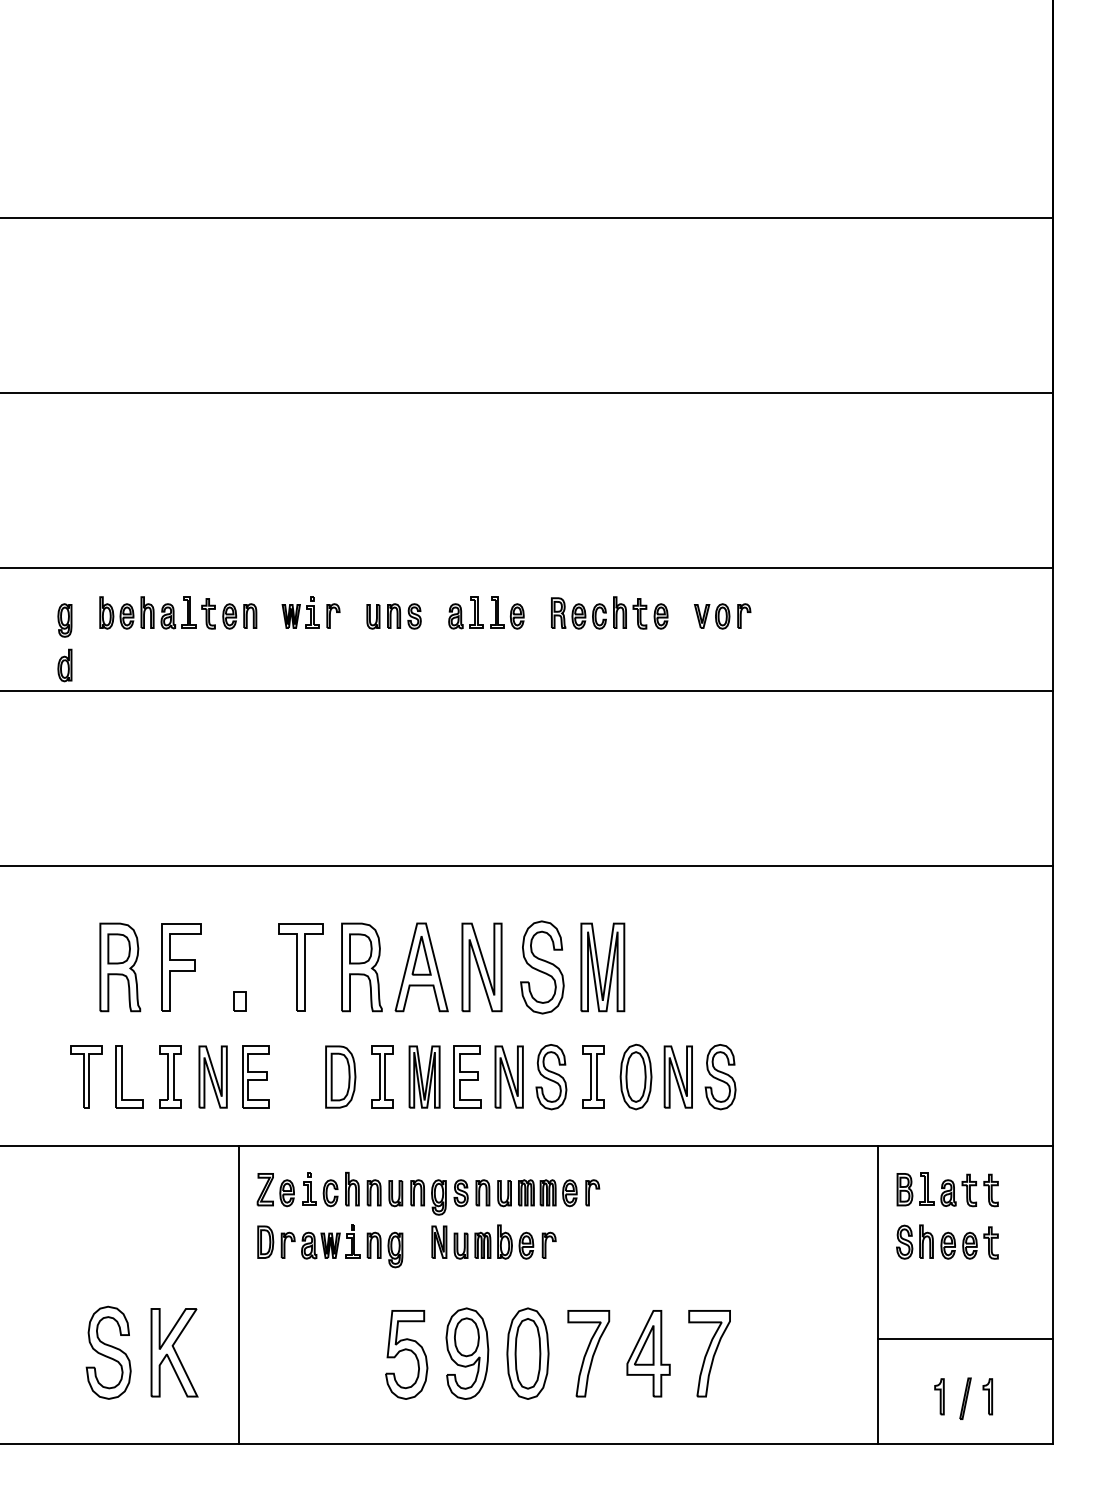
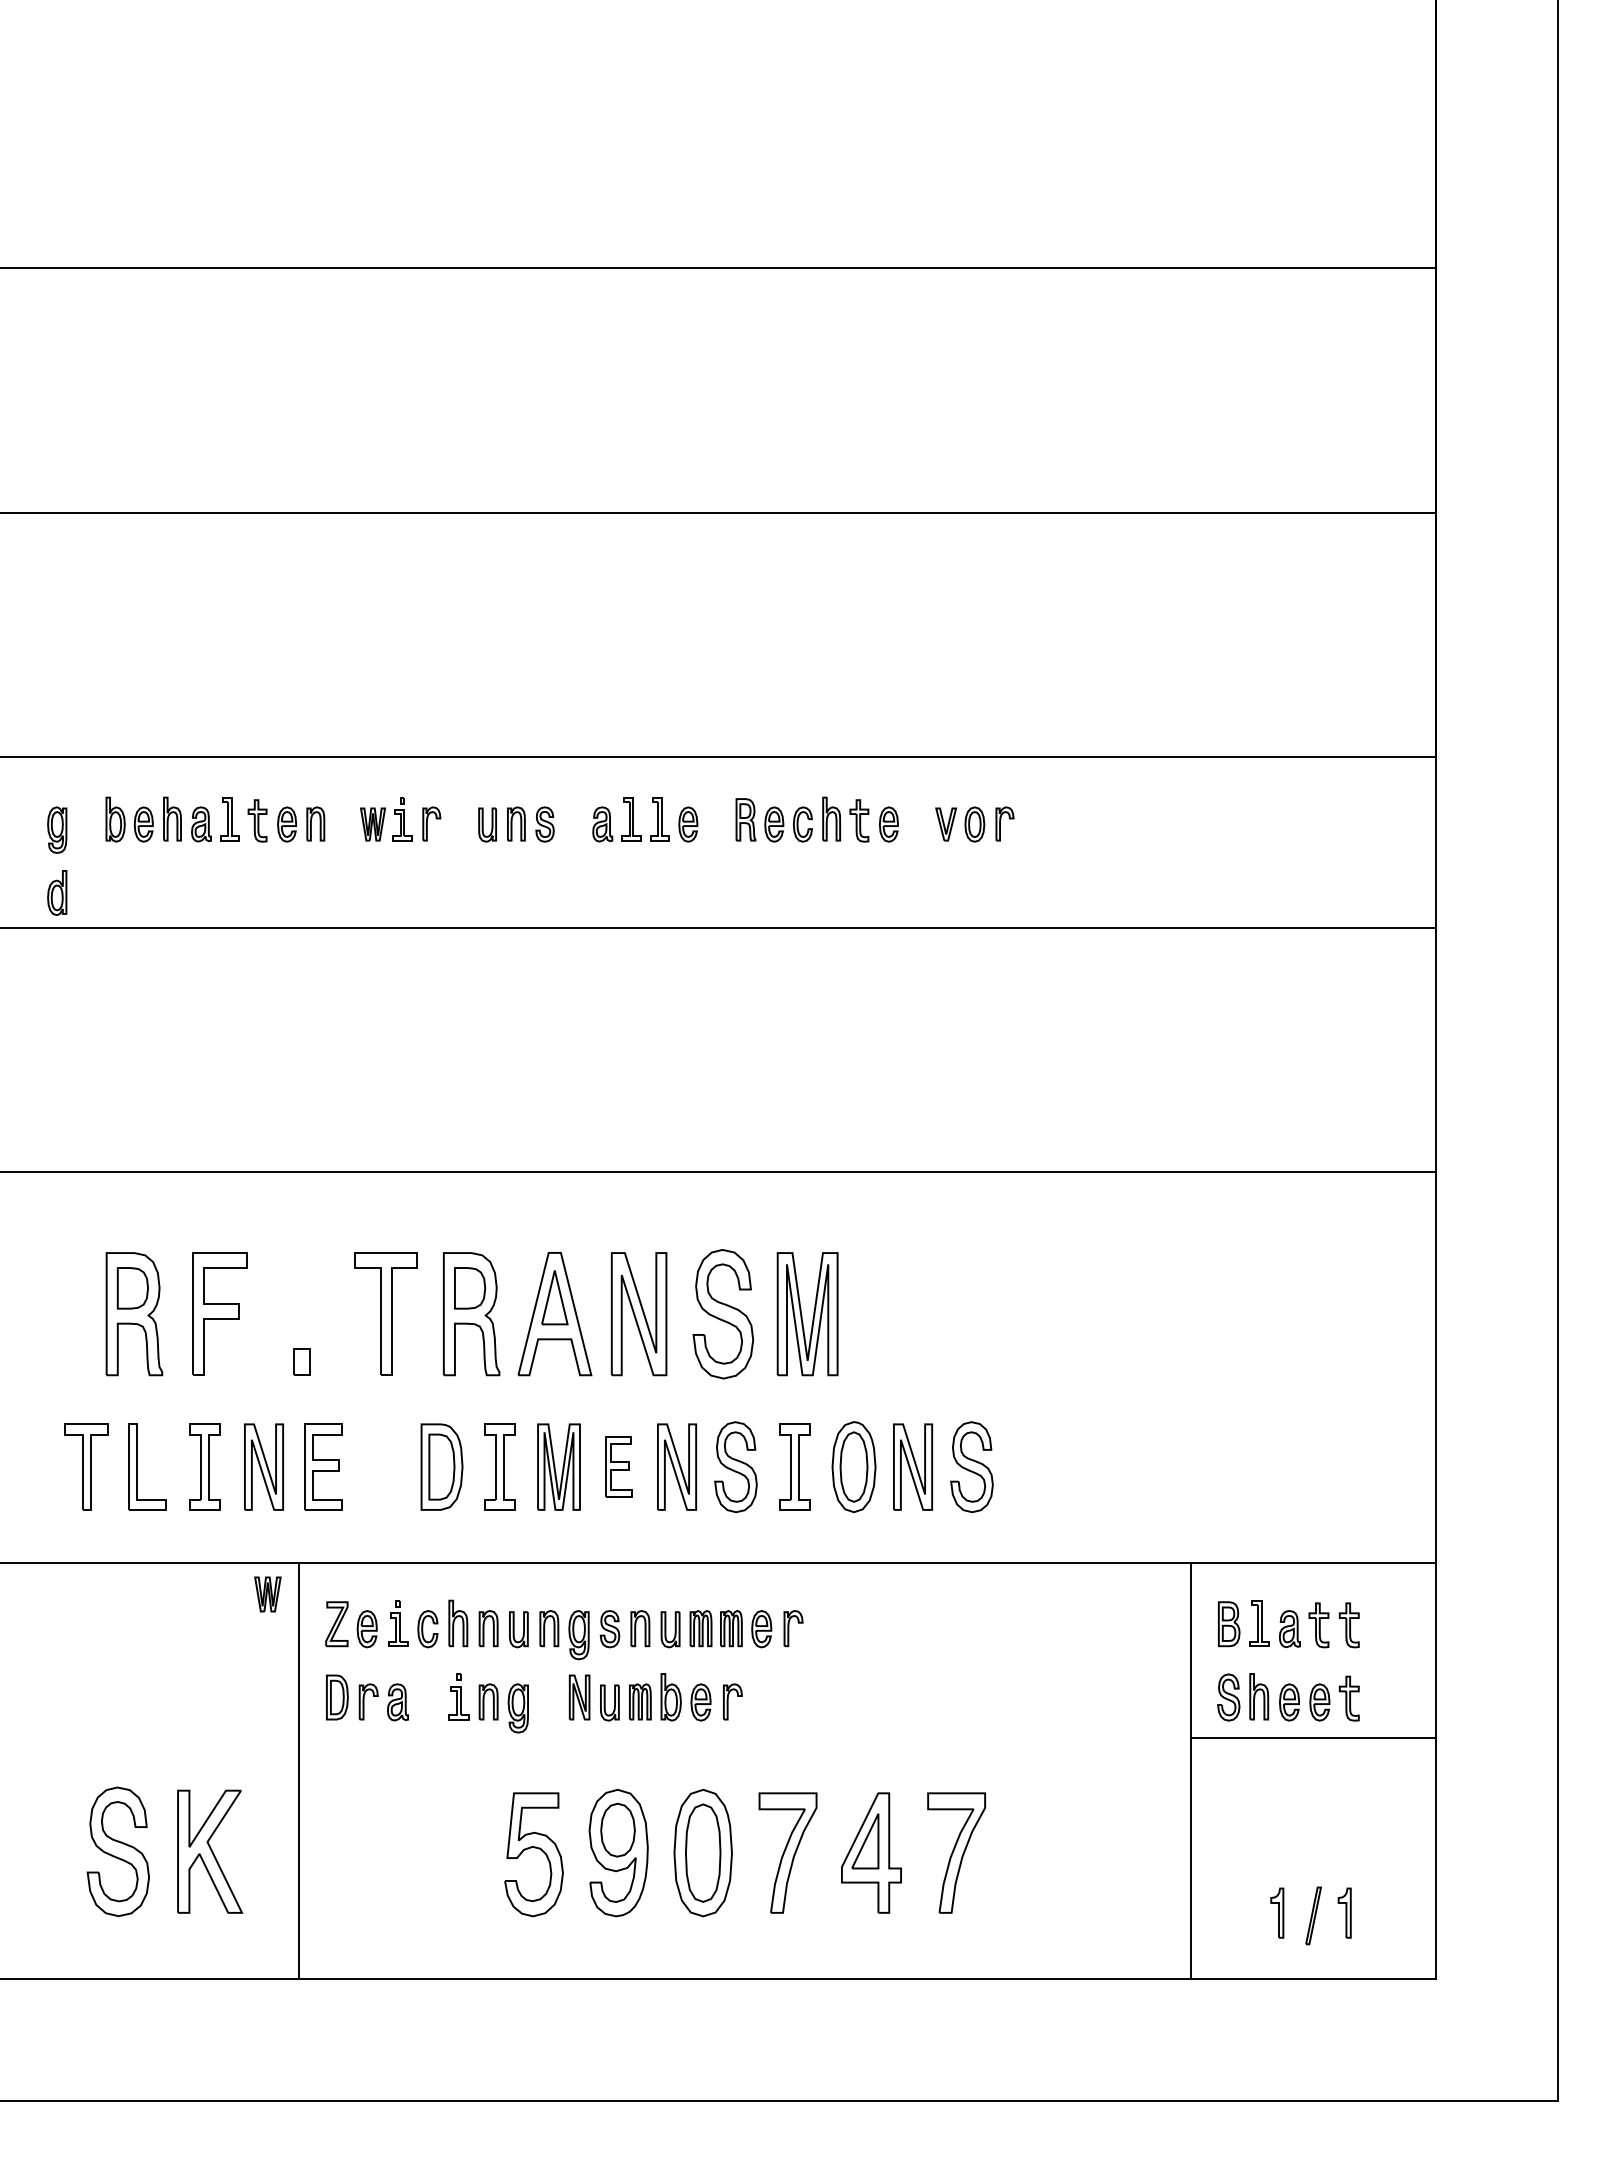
part: (467, 1076) -> (618, 1466), size x0.7
part: (330, 1245) -> (267, 1594), moved
line: (965, 1338) -> (1313, 1738), moved

